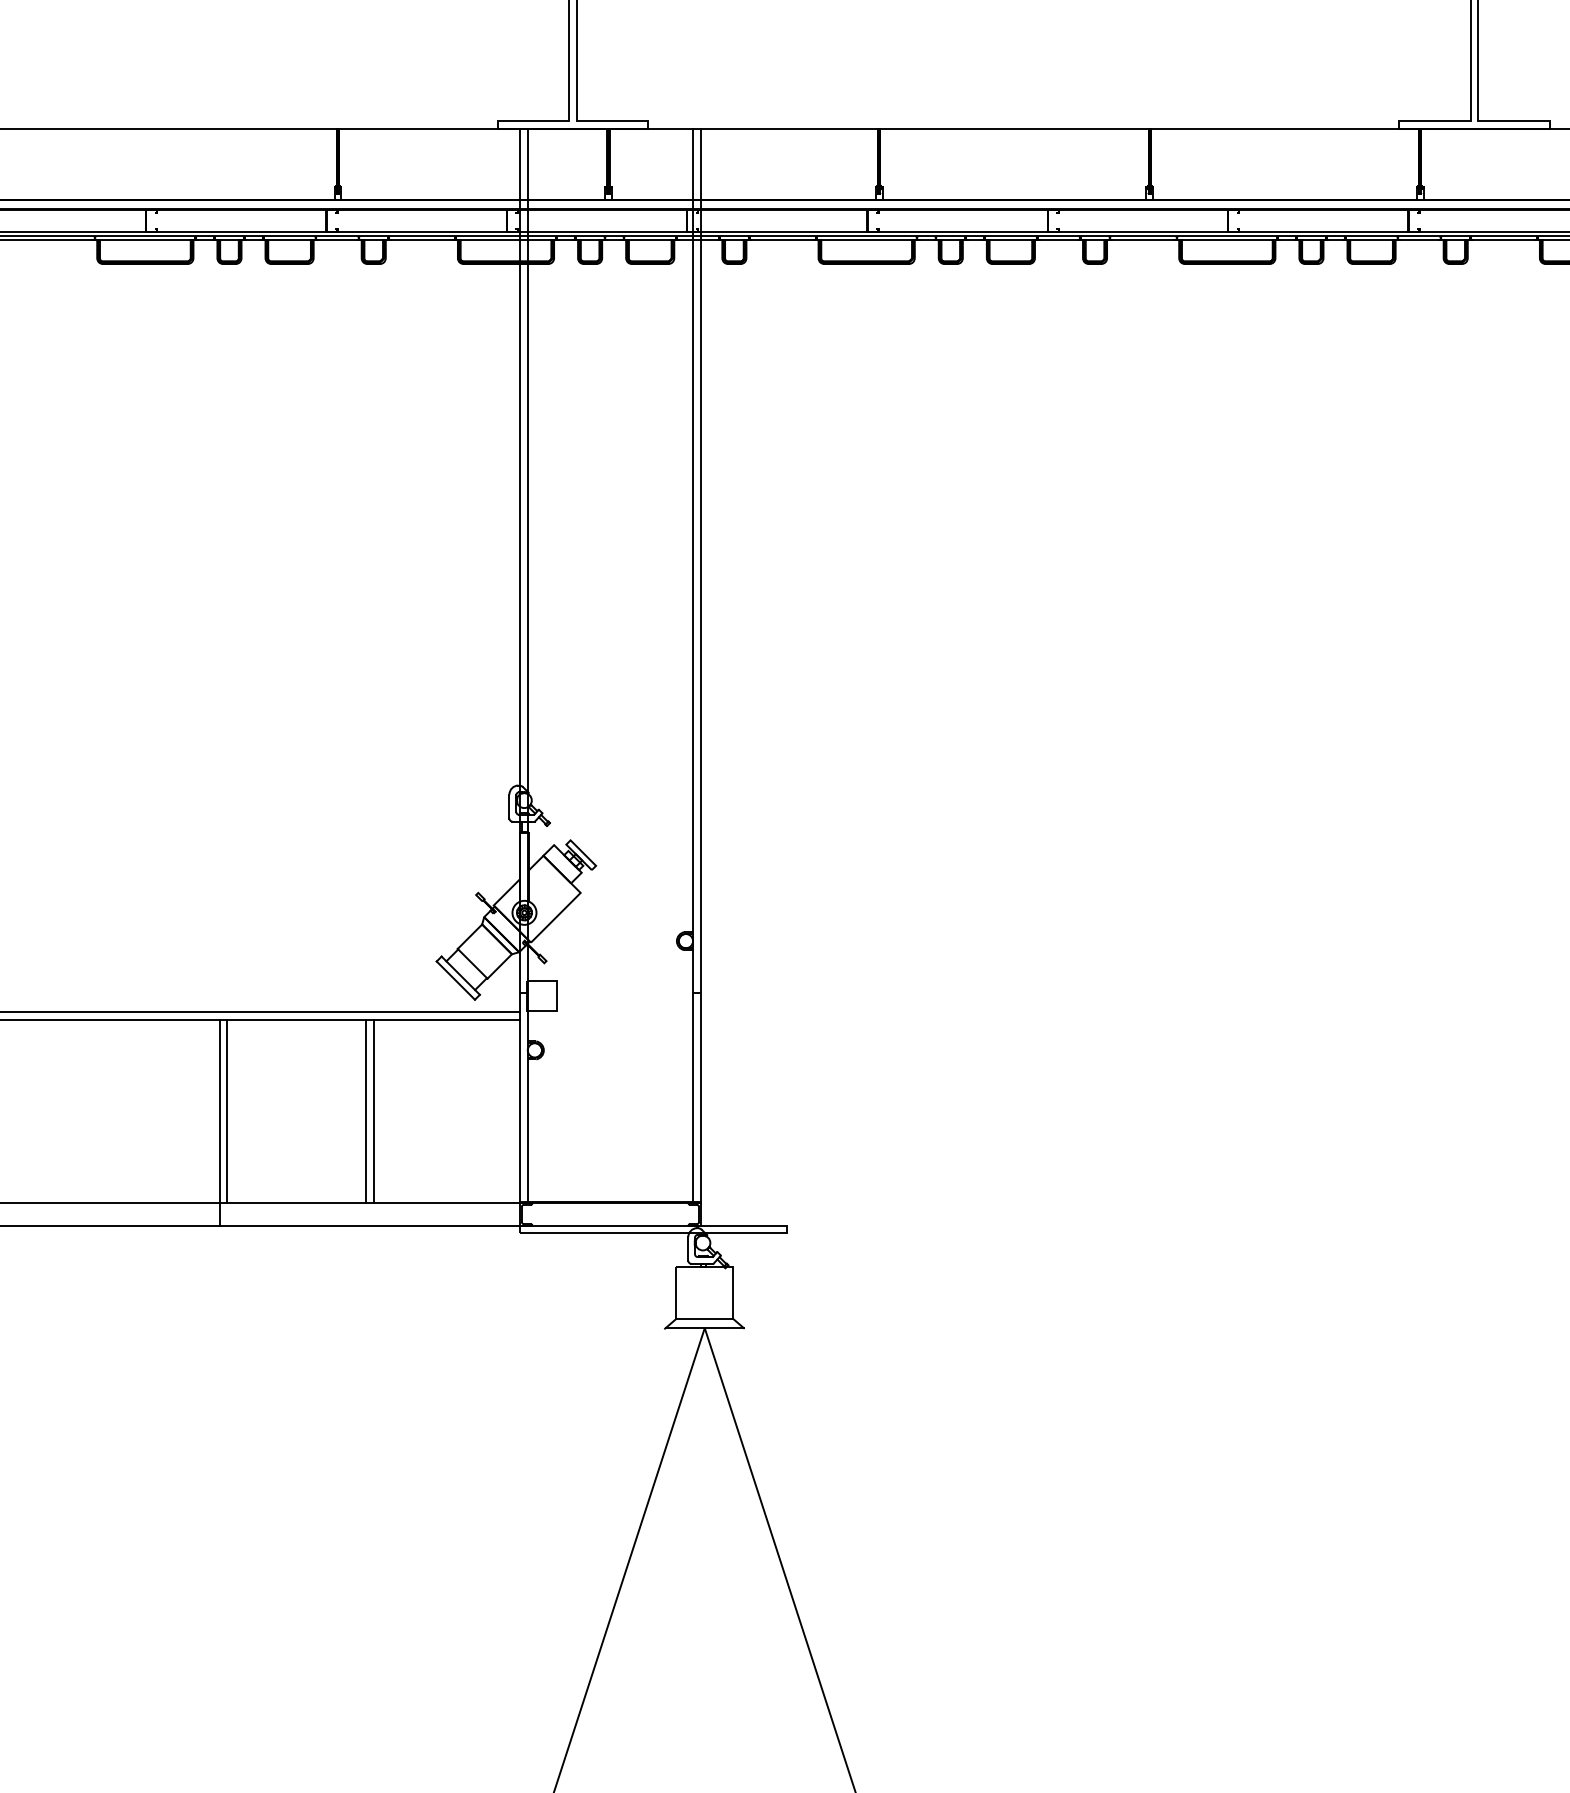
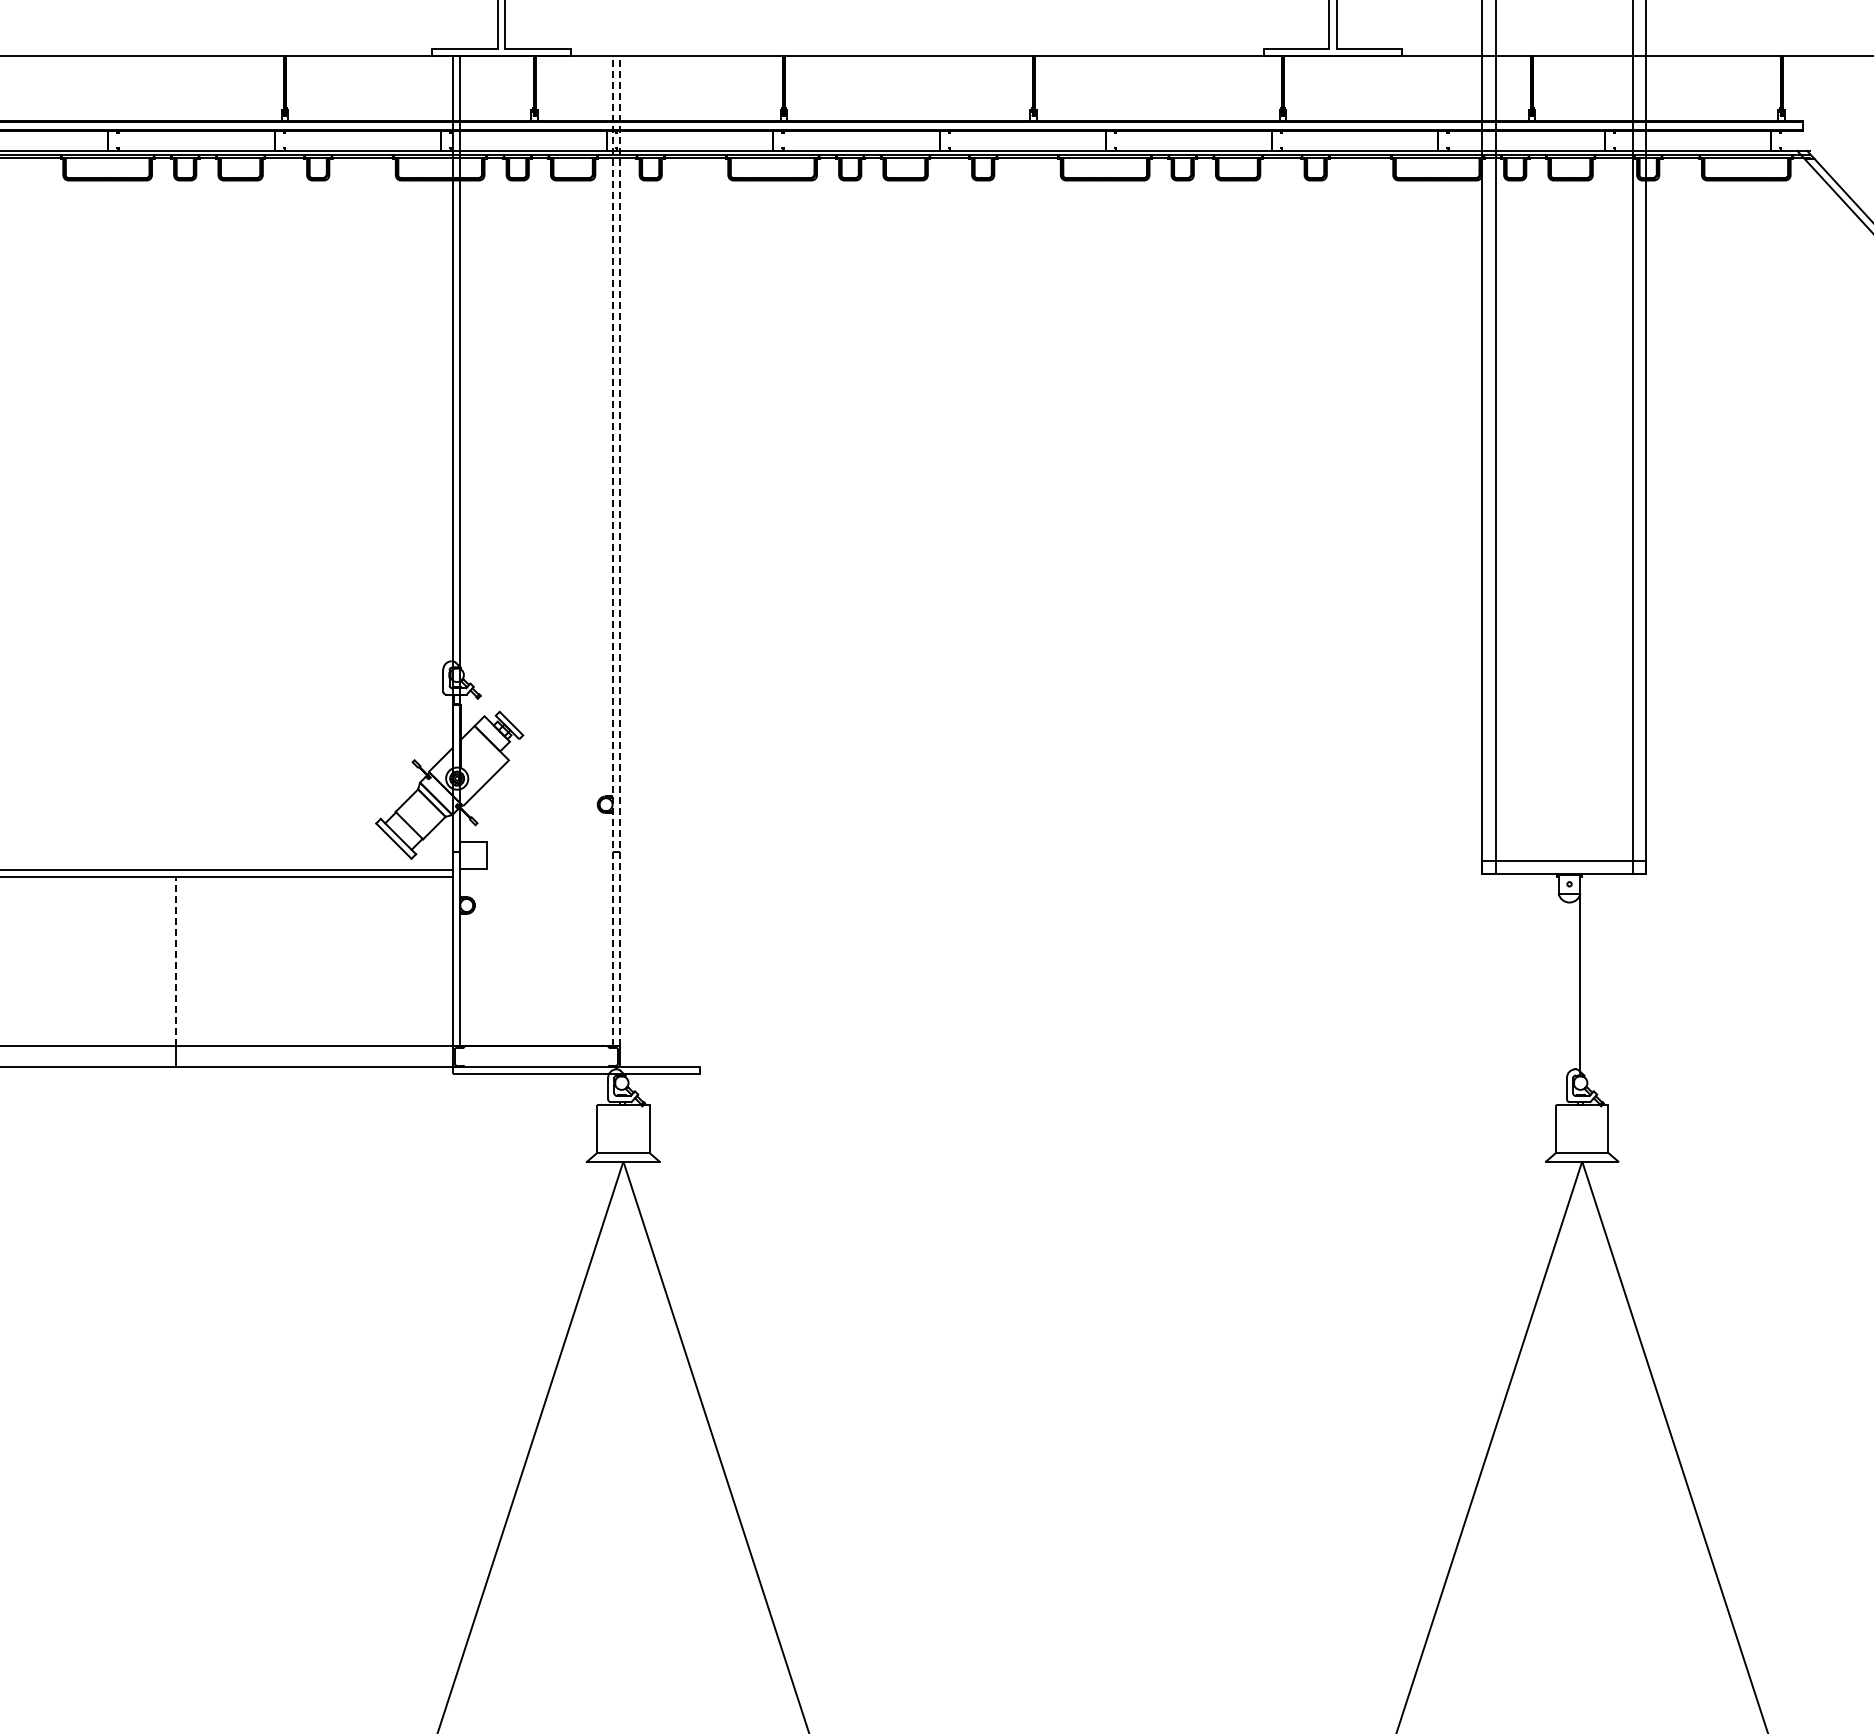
line: (692, 665) -> (612, 550), solid -> dashed
line: (700, 665) -> (619, 550), solid -> dashed
line: (220, 1111) -> (176, 961), solid -> dashed
line: (227, 1111) -> (183, 961), removed
line: (366, 1111) -> (311, 961), removed
line: (374, 1111) -> (318, 961), removed

